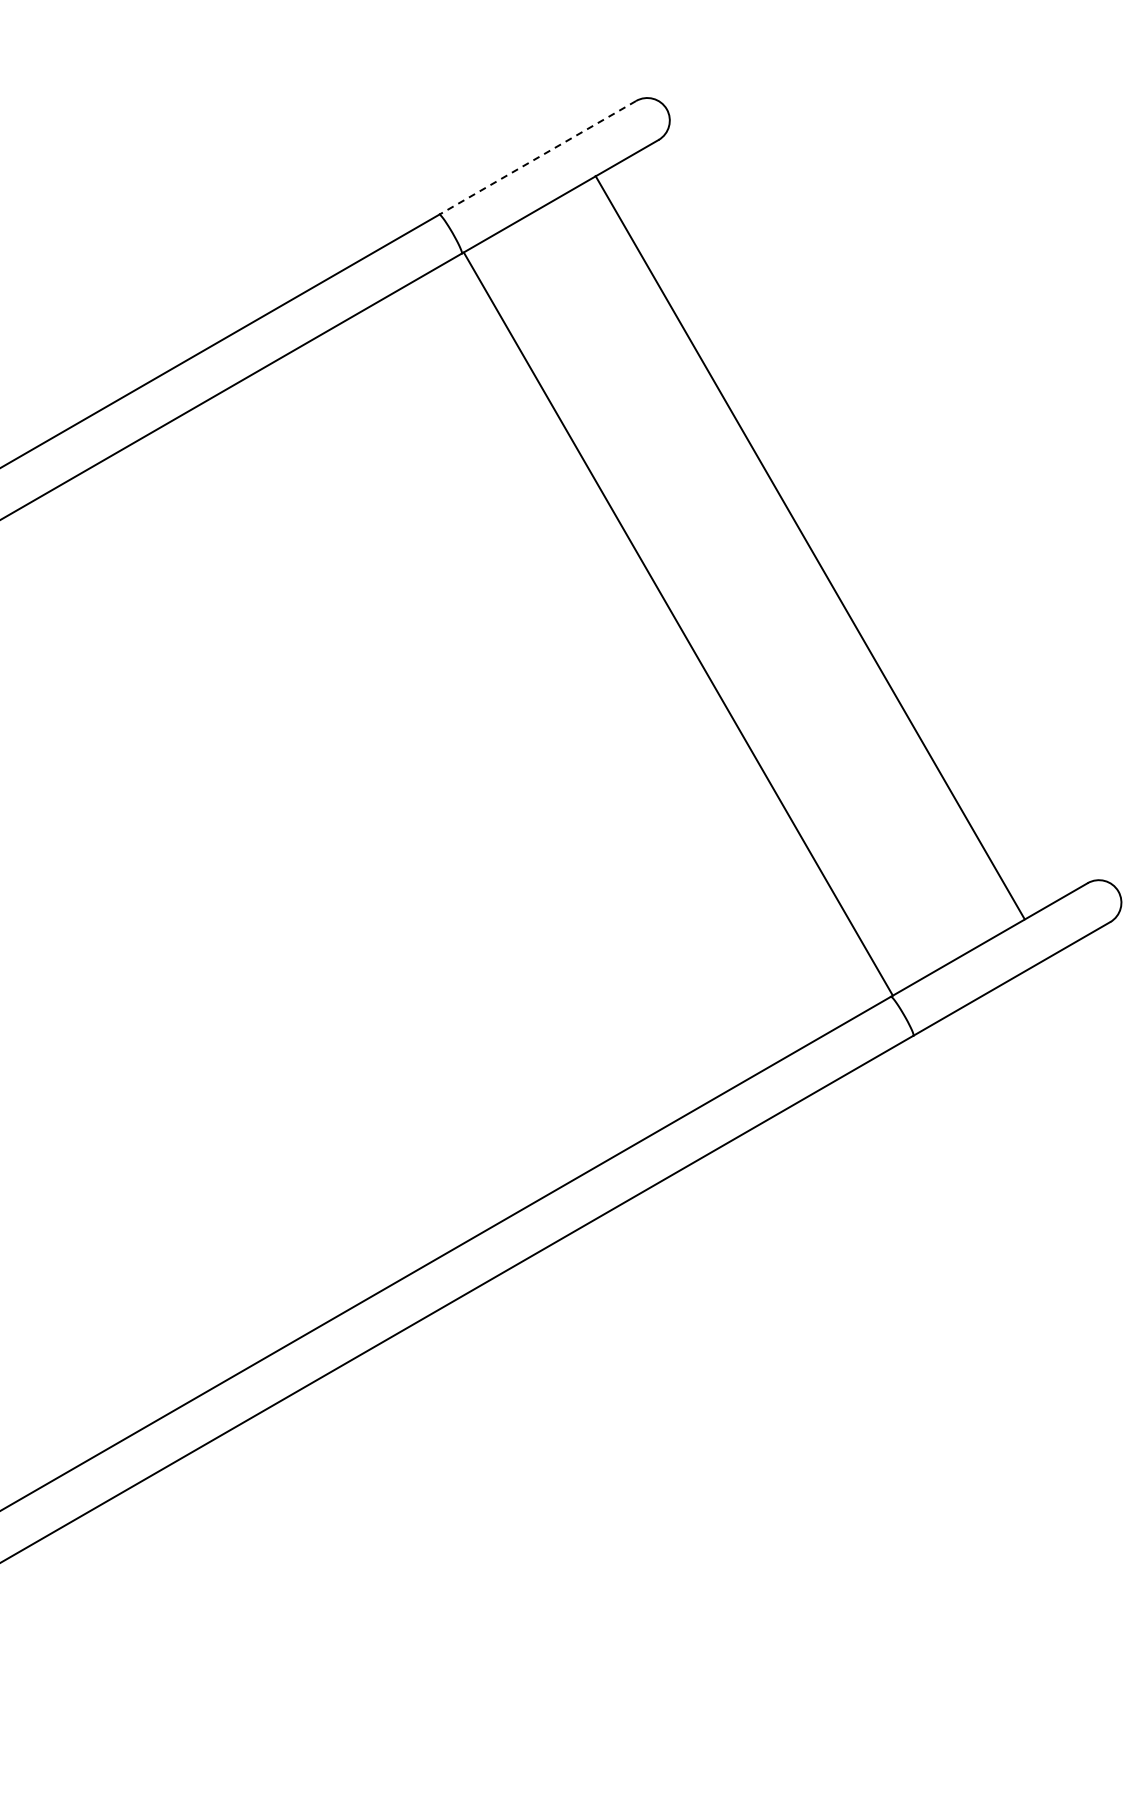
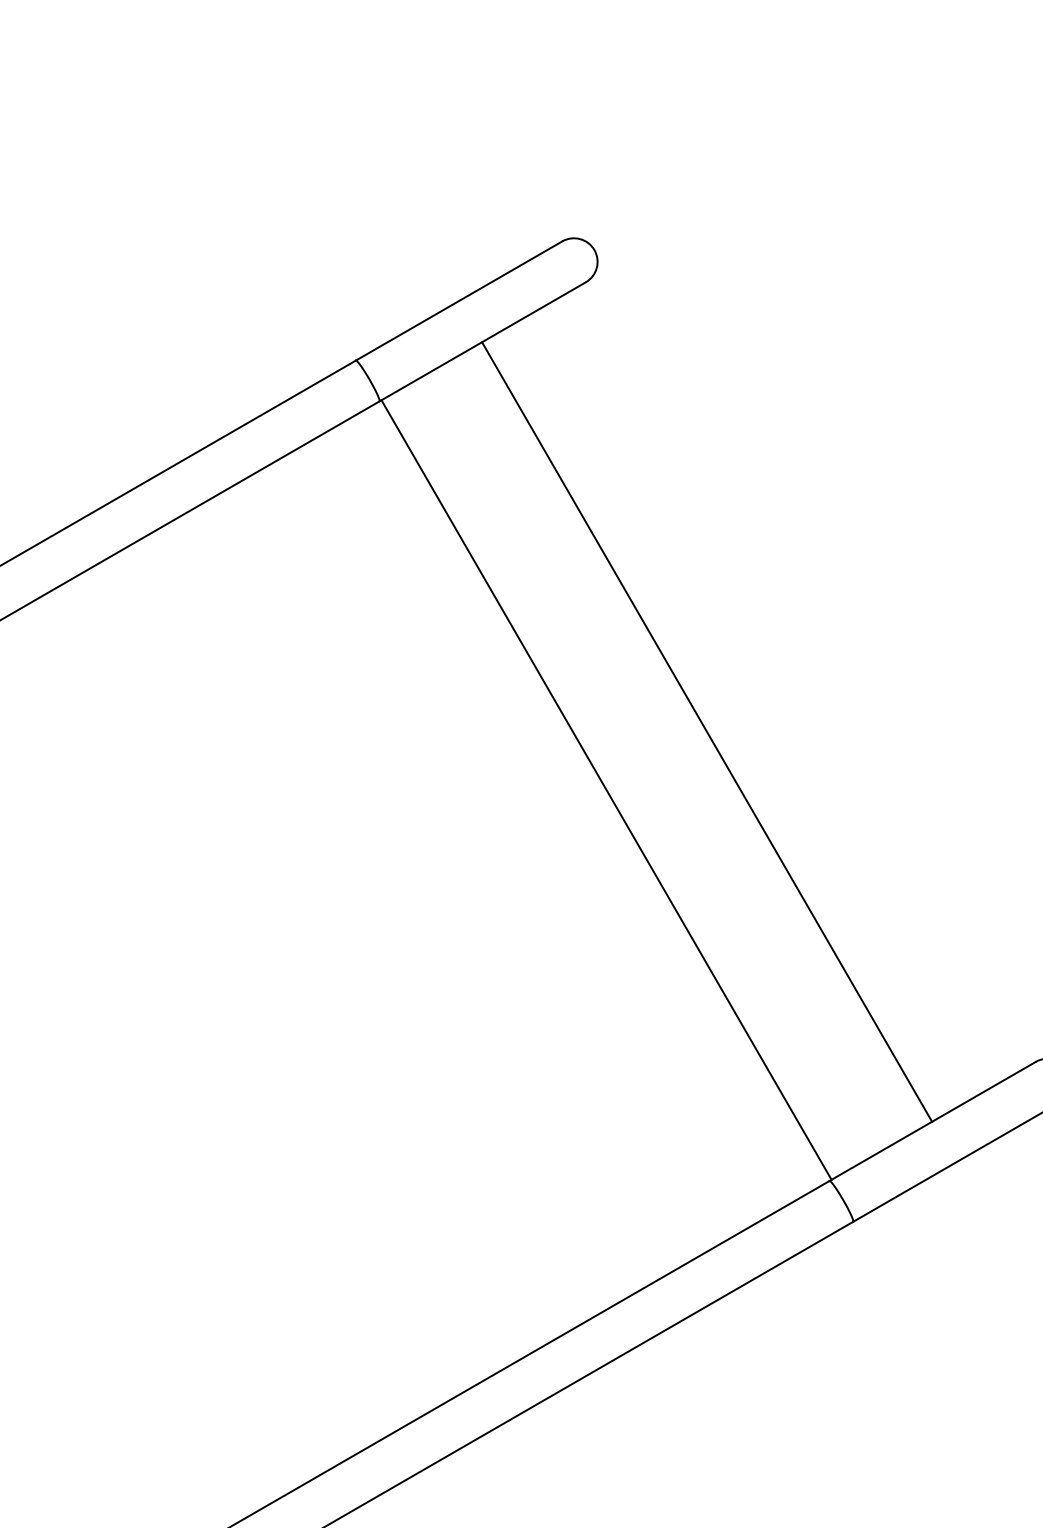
line: (537, 157) -> (458, 300), dashed -> solid
line: (809, 547) -> (706, 731), moved

